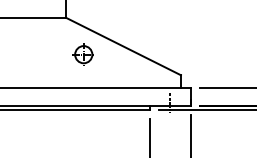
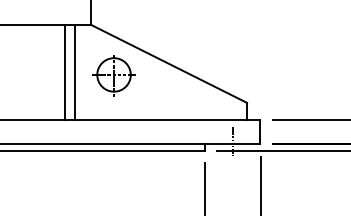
line: (47, 52) -> (65, 71), added
line: (54, 52) -> (74, 71), added
part: (84, 54) -> (115, 74), size x1.43

